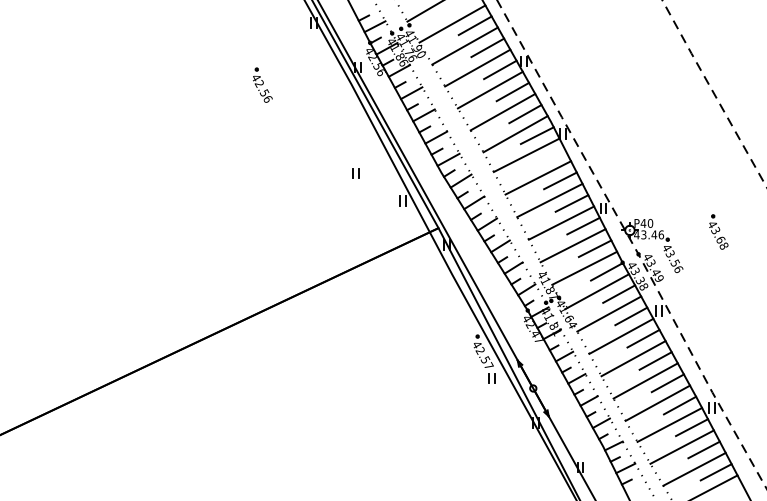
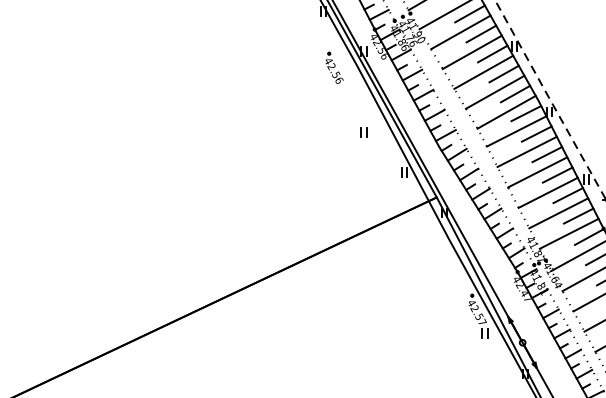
part: (262, 84) -> (334, 67), moved
line: (548, 157) -> (536, 133), added
part: (355, 173) -> (363, 132), moved

